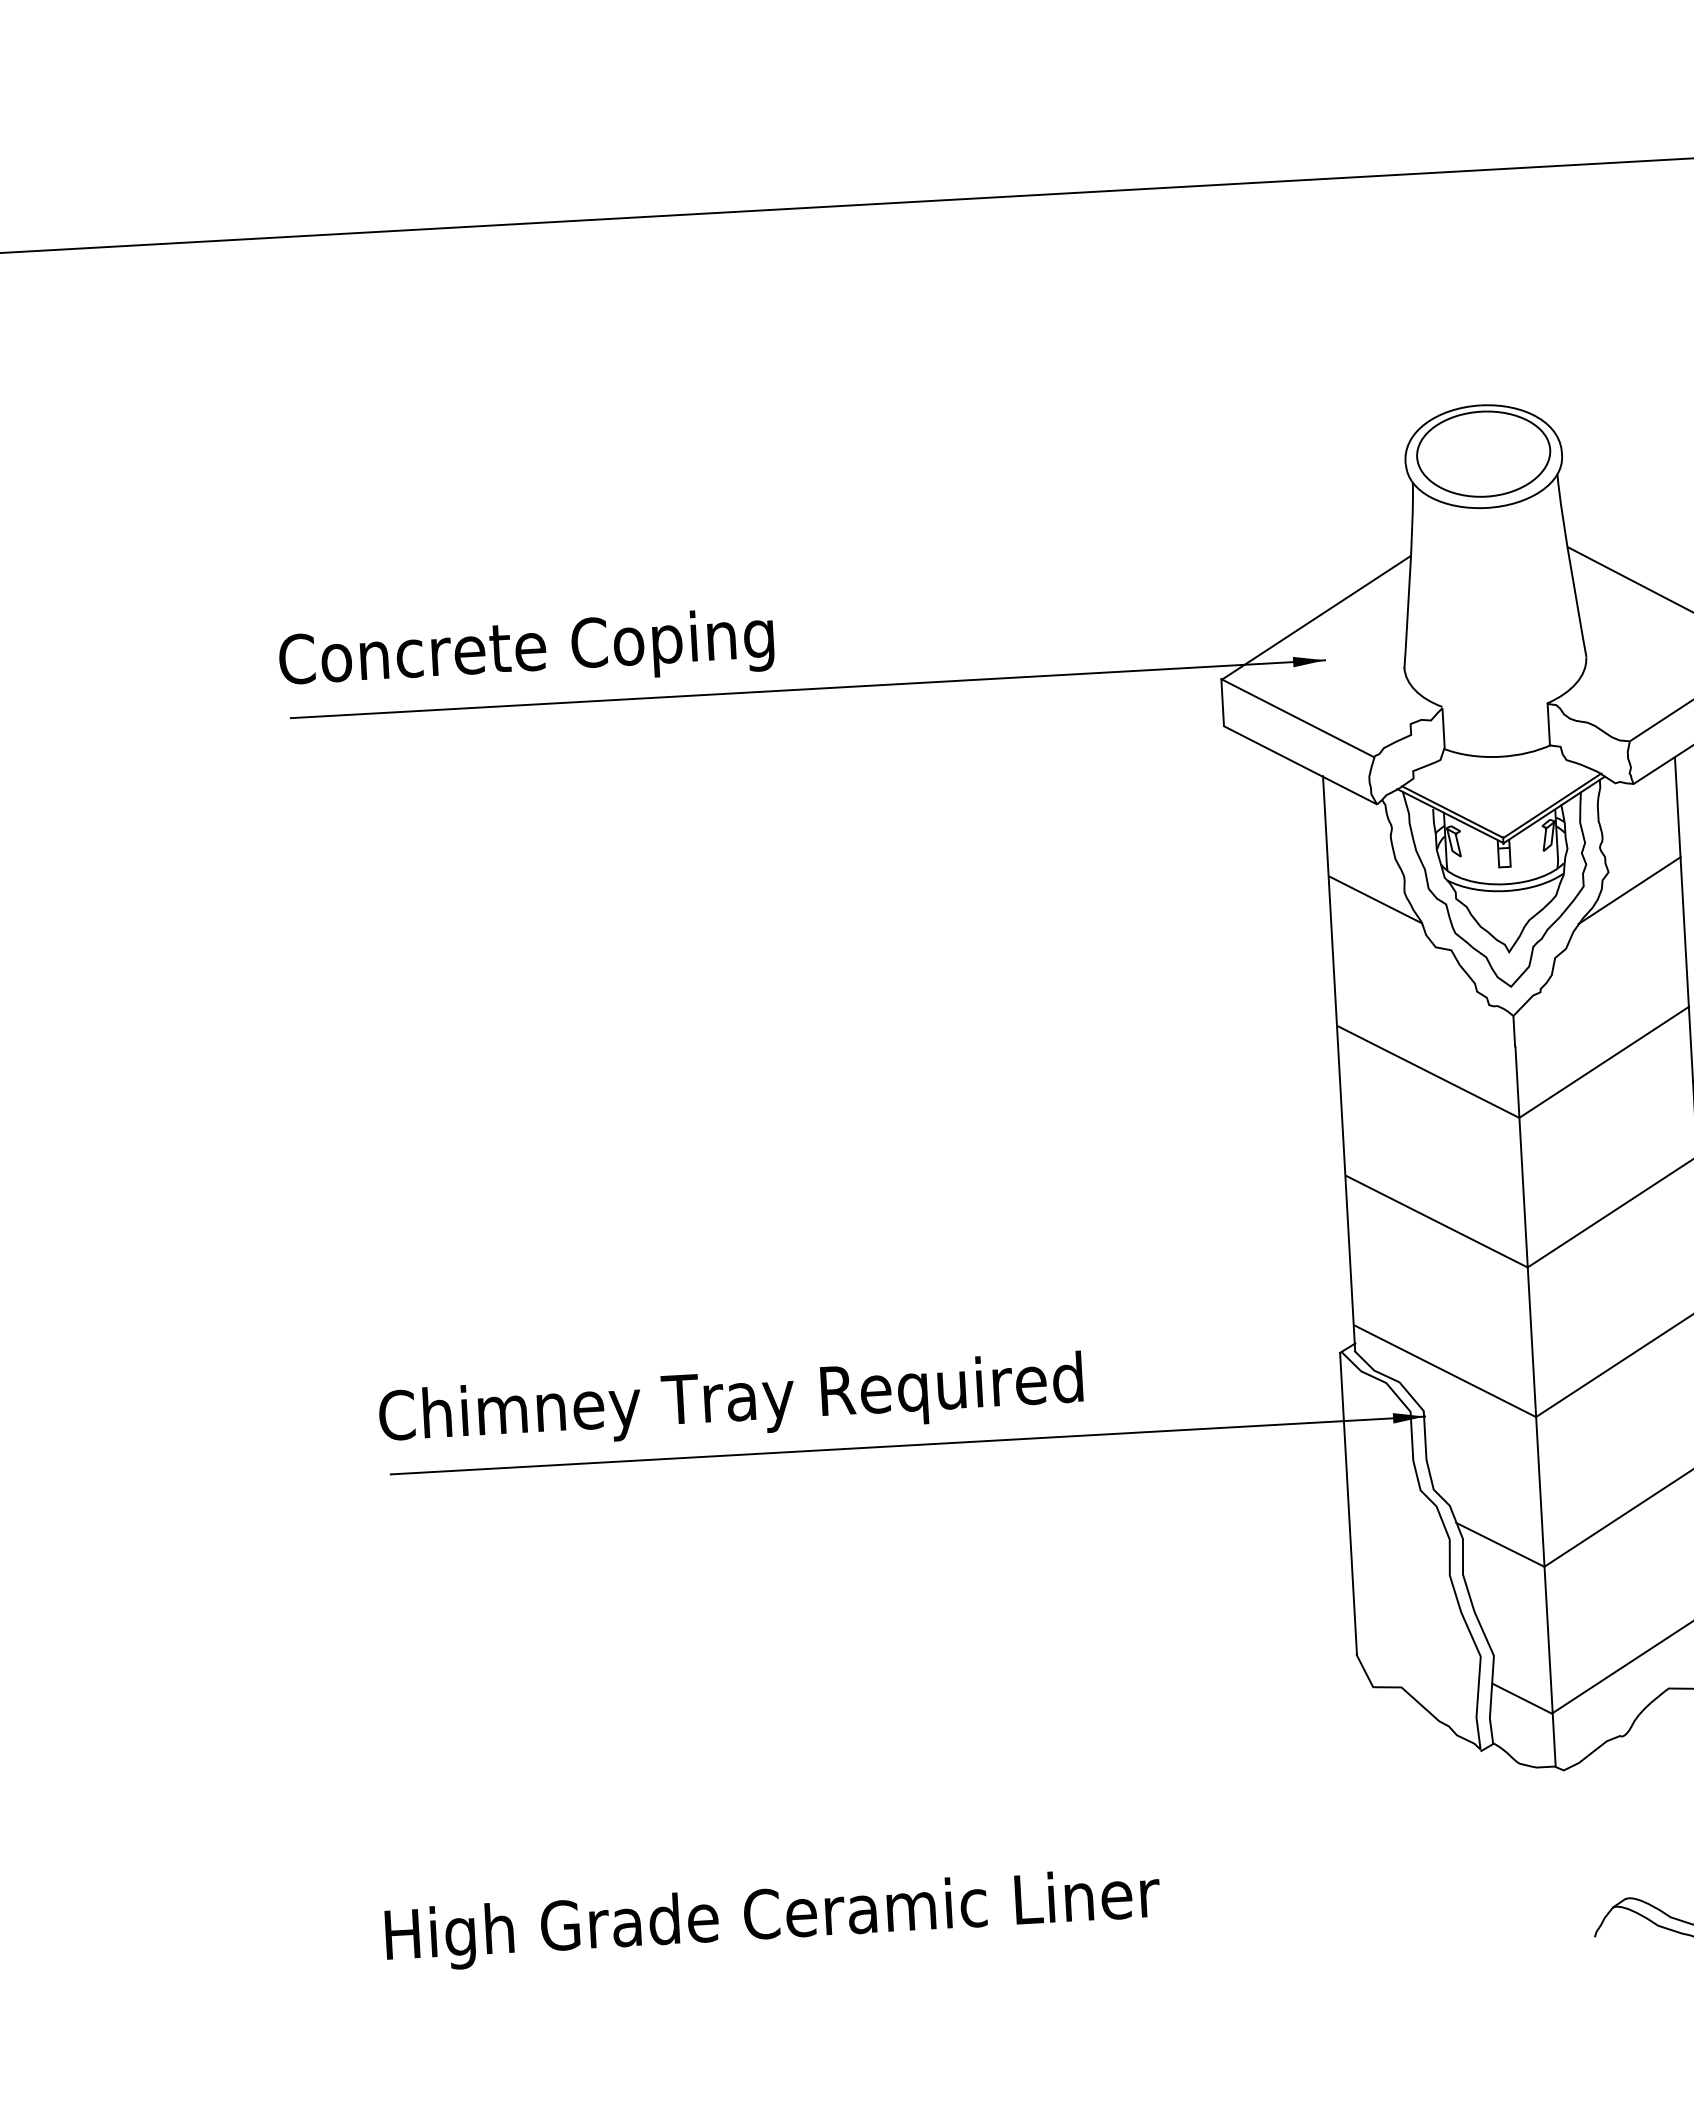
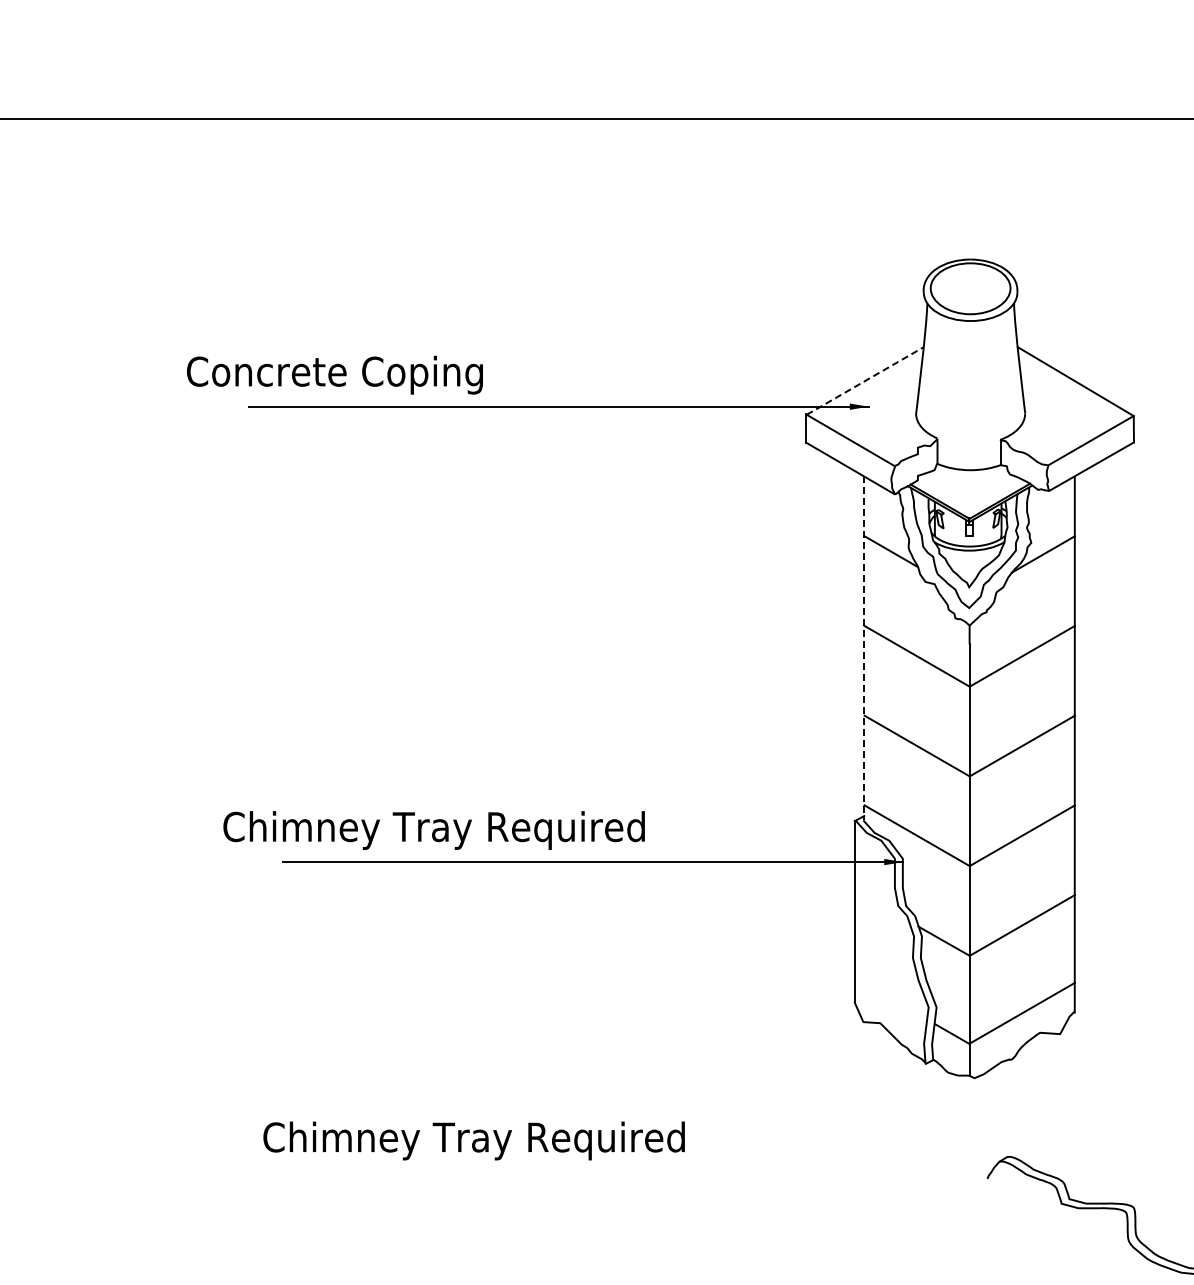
line: (1316, 616) -> (865, 380), solid -> dashed
text: (525, 651) -> (334, 374), moved
line: (1338, 1064) -> (863, 648), solid -> dashed
text: (730, 1402) -> (433, 830), moved
text: (770, 1918) -> (495, 1140), High Grade Ceramic Liner -> Chimney Tray Required

